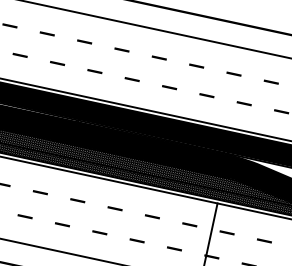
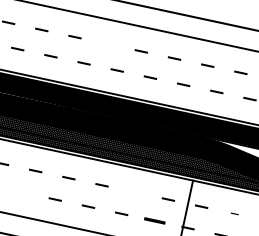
line: (121, 49) -> (107, 43), removed
line: (24, 216) -> (21, 192), removed
line: (152, 216) -> (135, 192), removed
part: (264, 240) -> (234, 213), size x0.6
part: (174, 248) -> (154, 220), size x1.6

